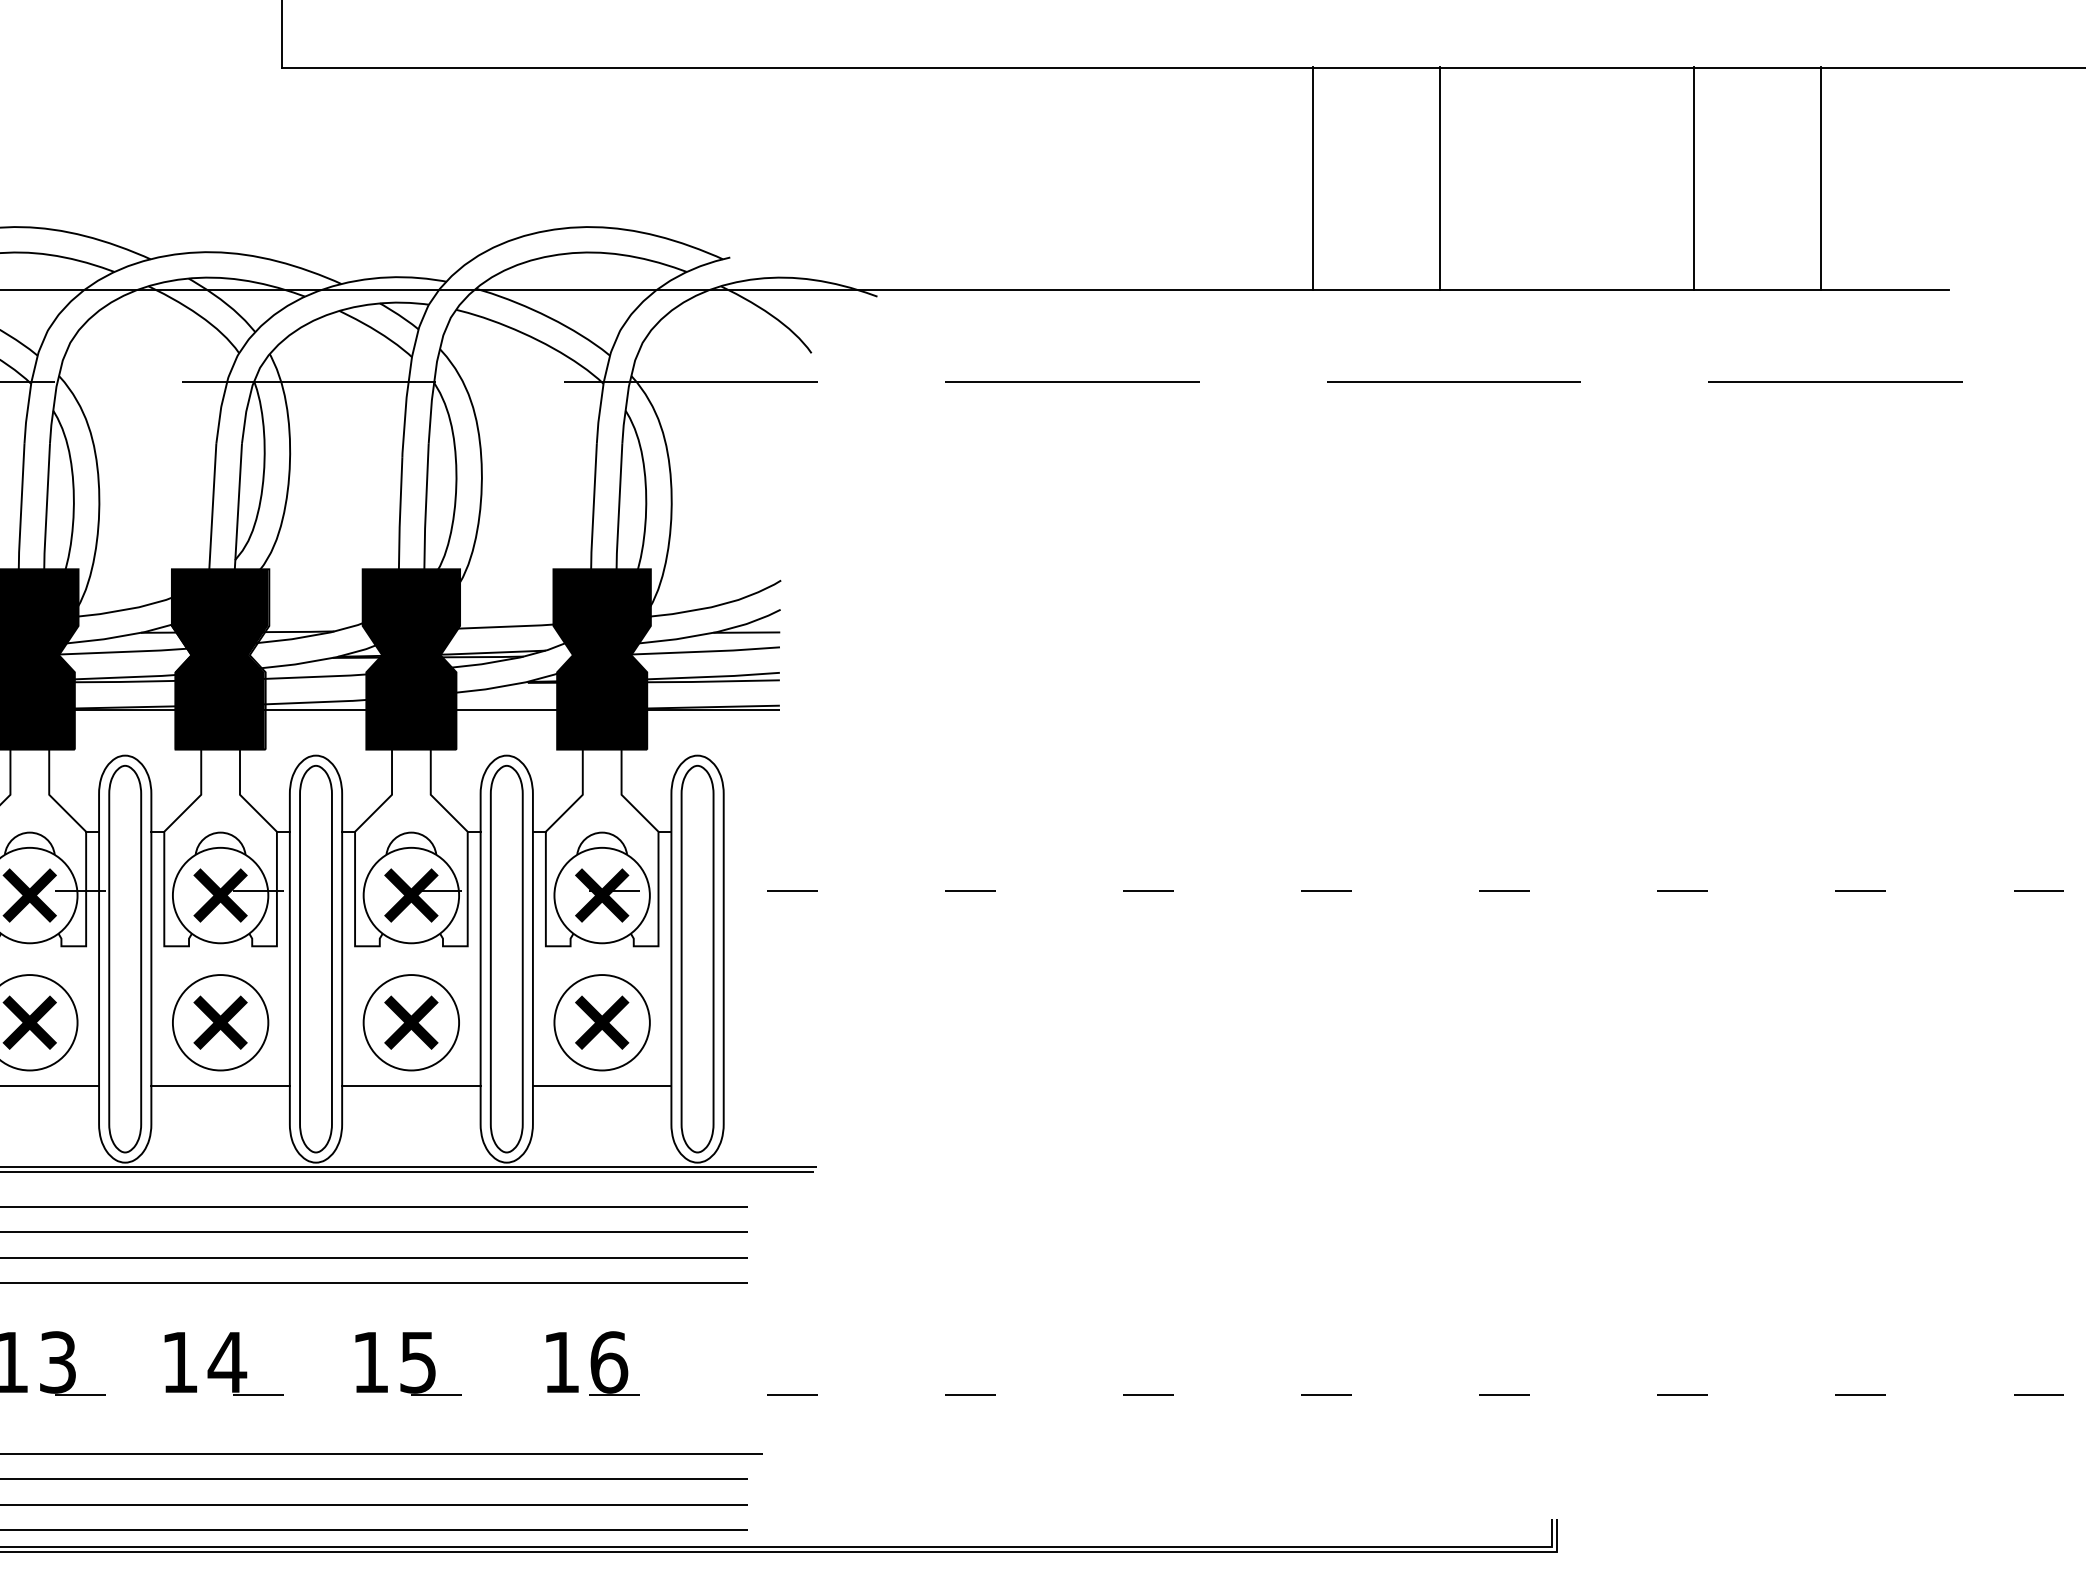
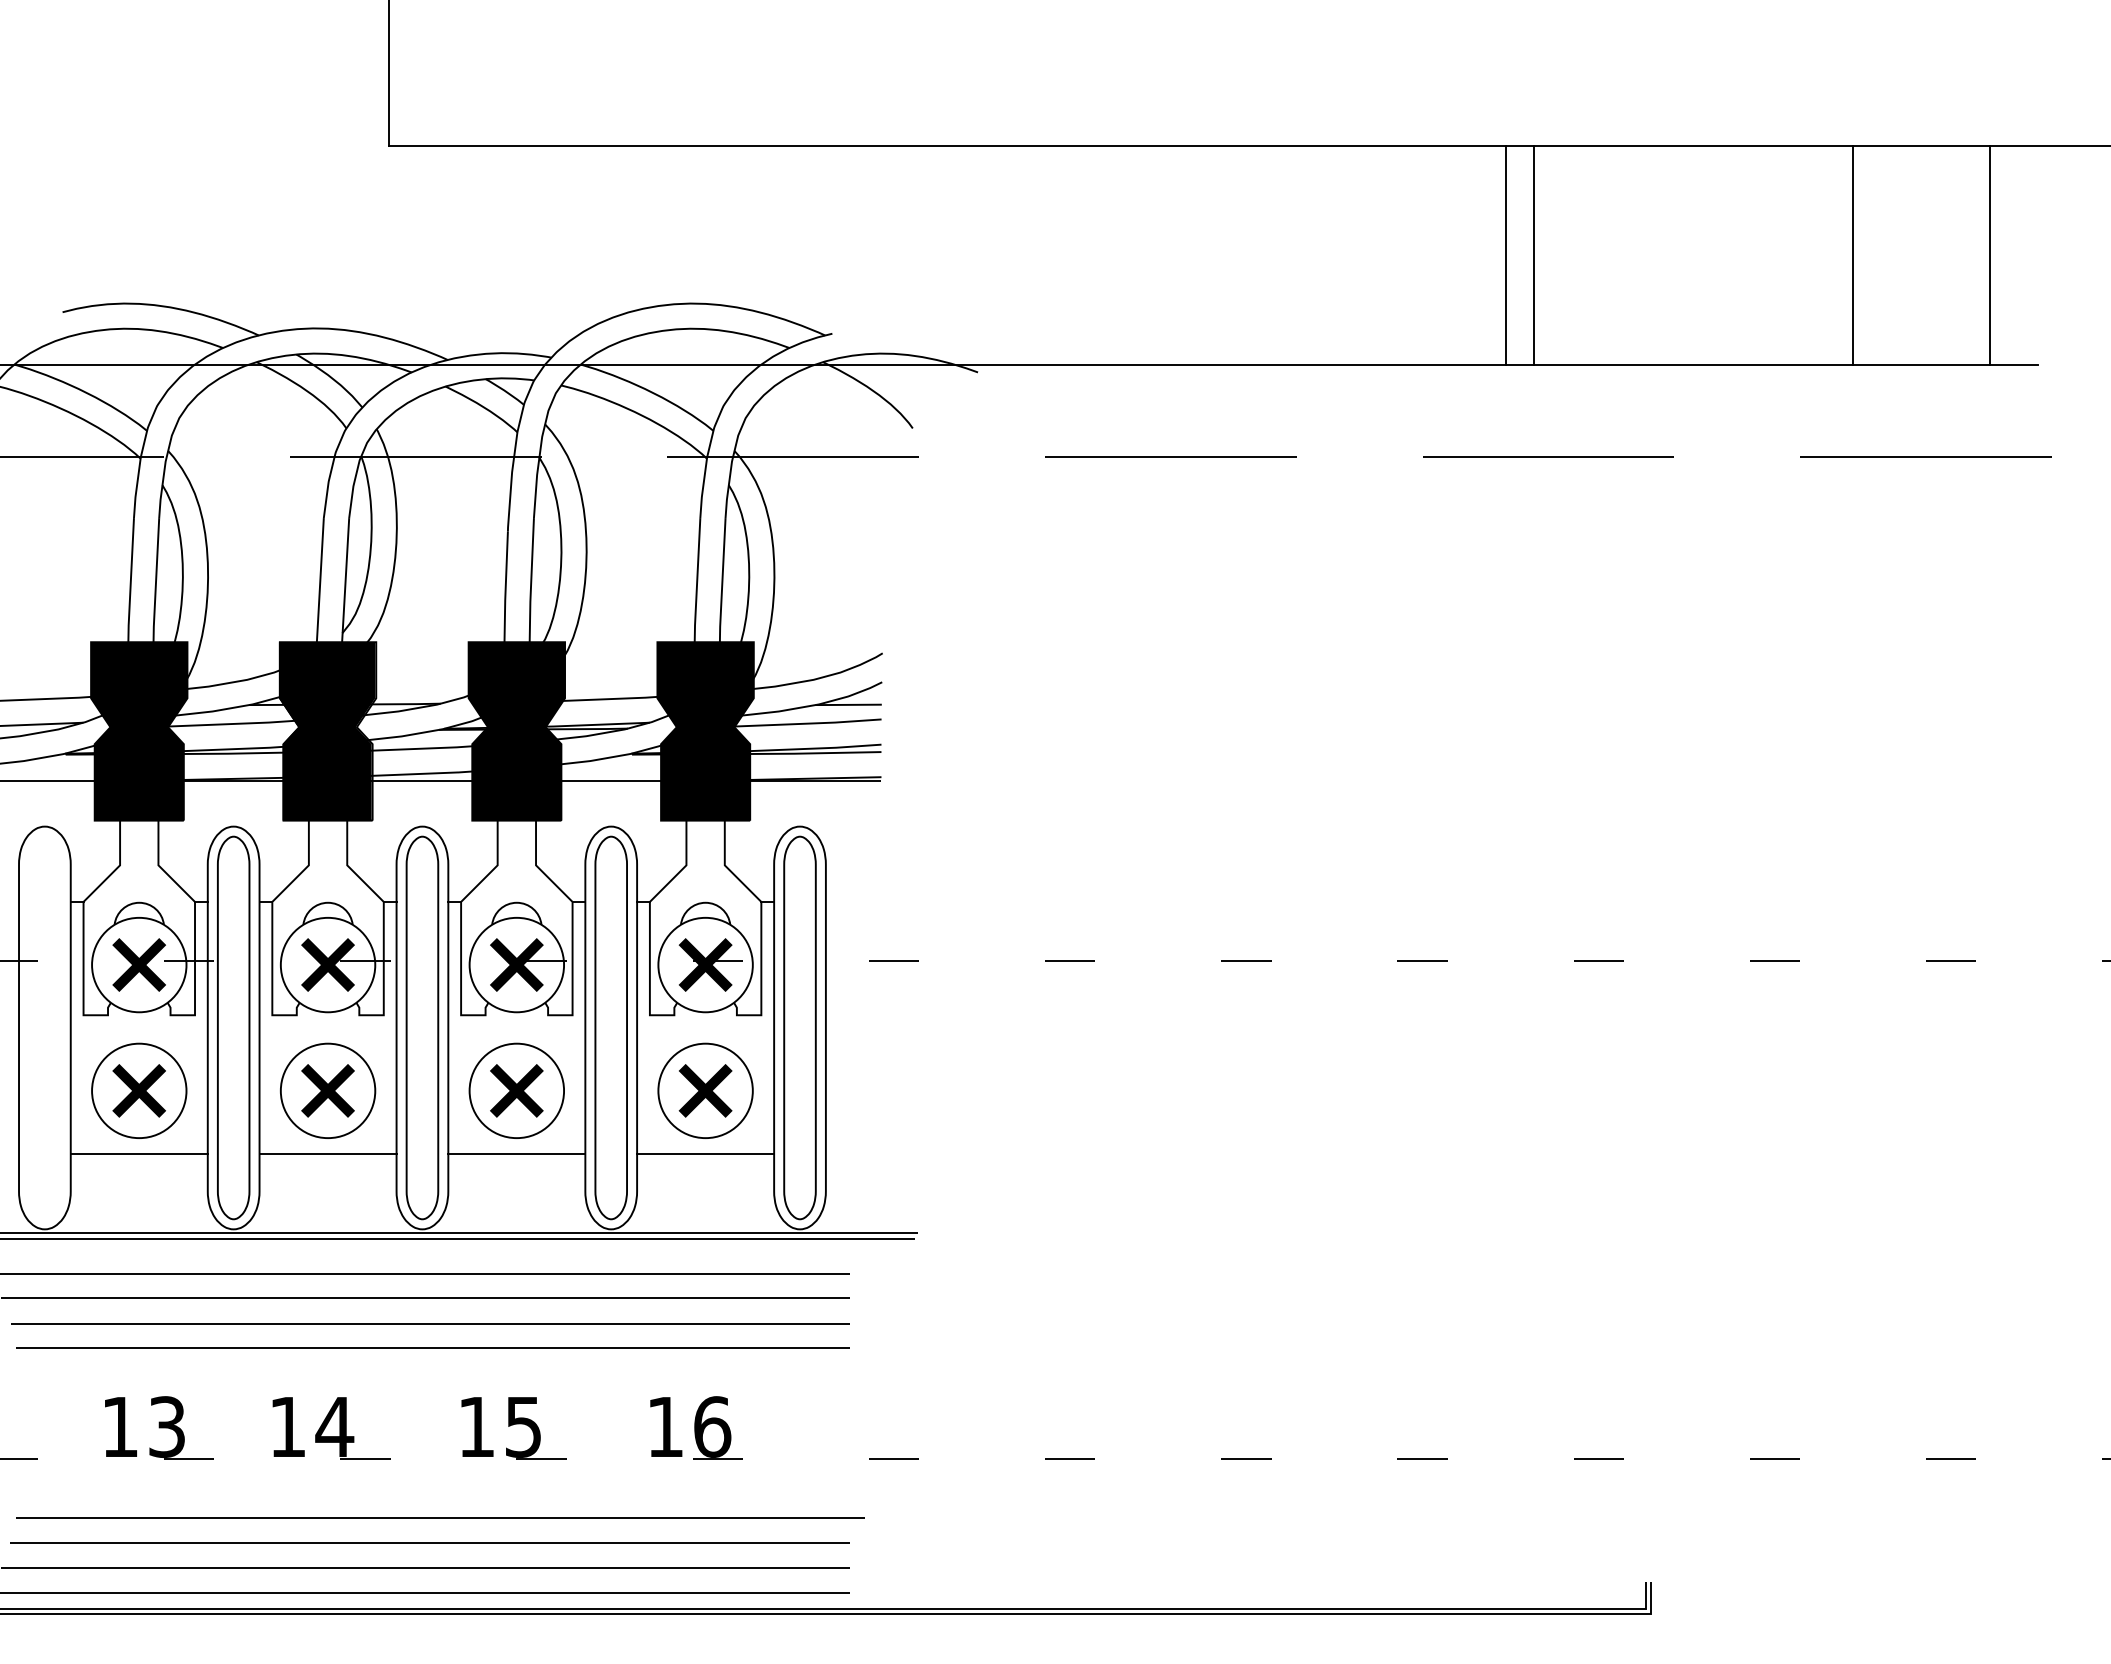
line: (1312, 178) -> (1505, 255), moved
line: (1694, 178) -> (1853, 255), moved
line: (1821, 178) -> (1990, 255), moved

